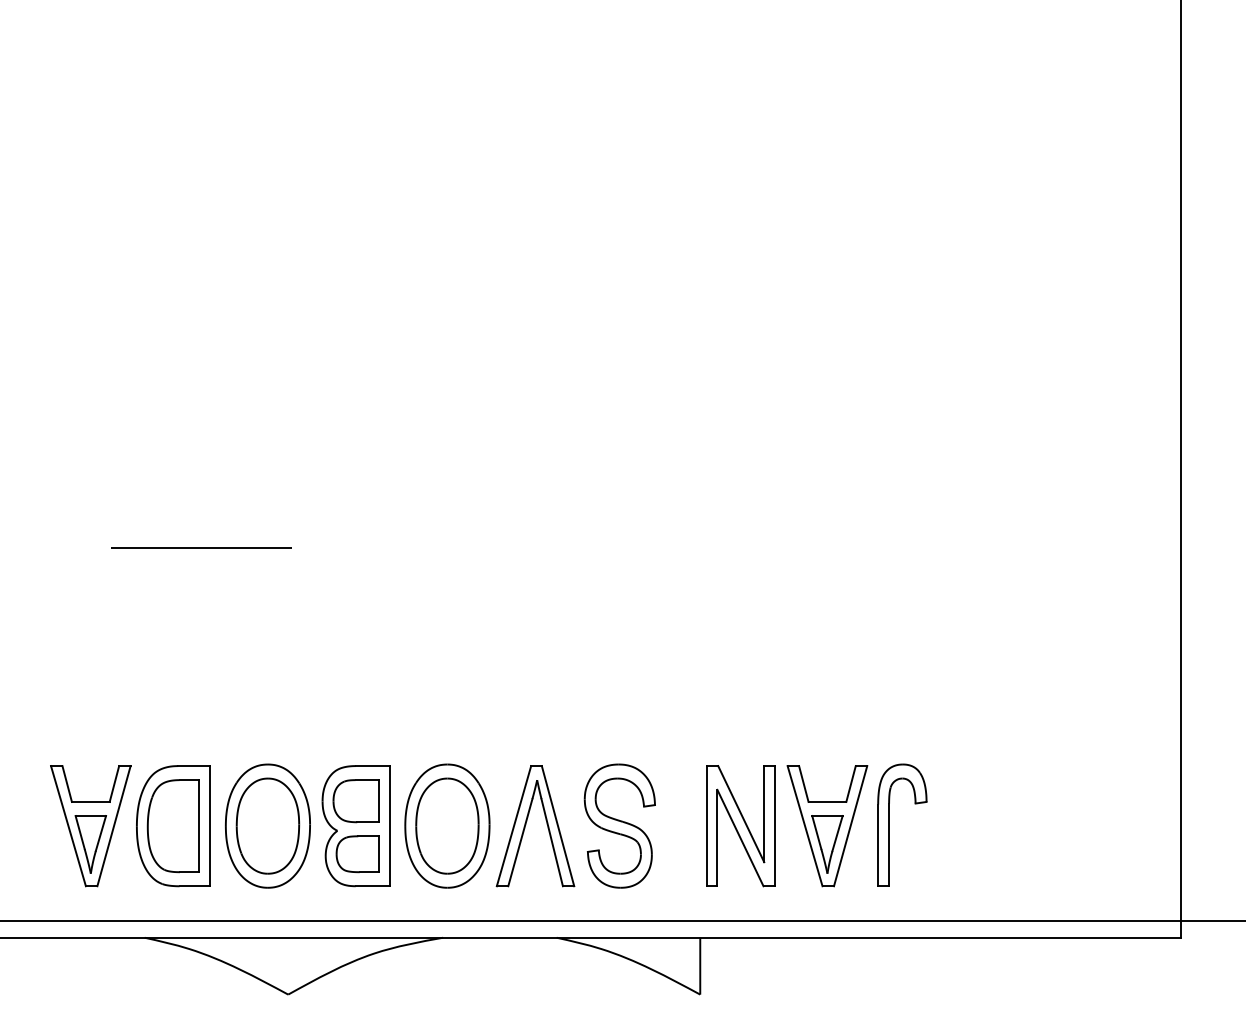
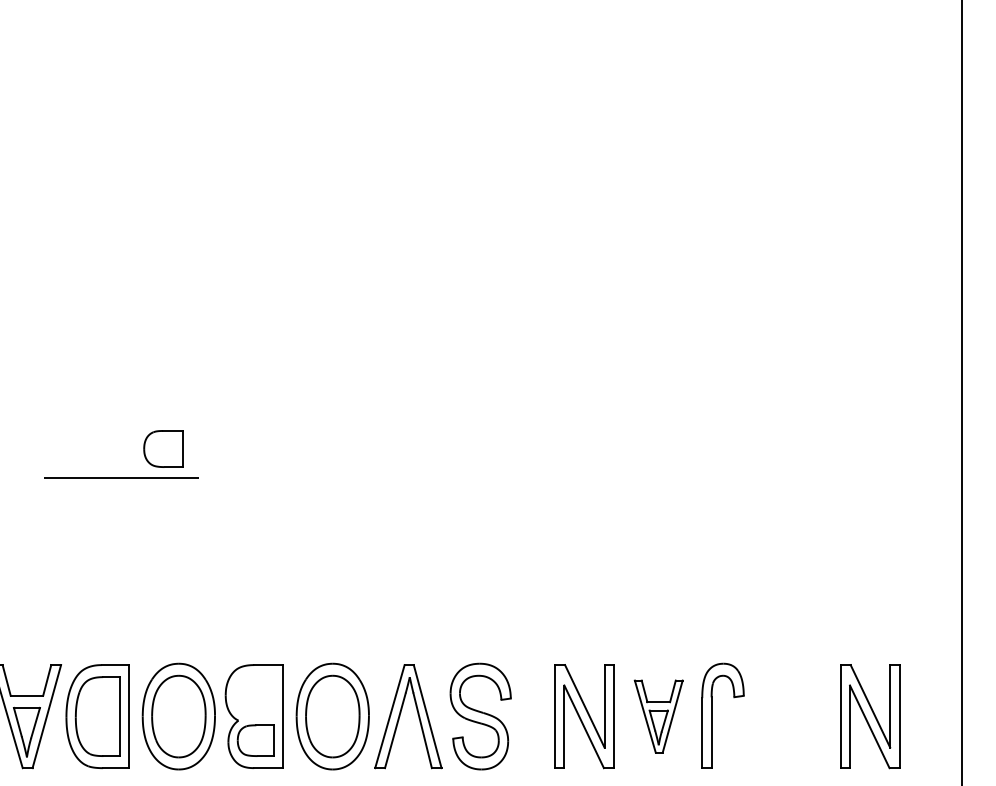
part: (355, 801) -> (163, 449), moved
part: (827, 826) -> (658, 716), size x0.7
part: (1073, 826) -> (869, 716), added

